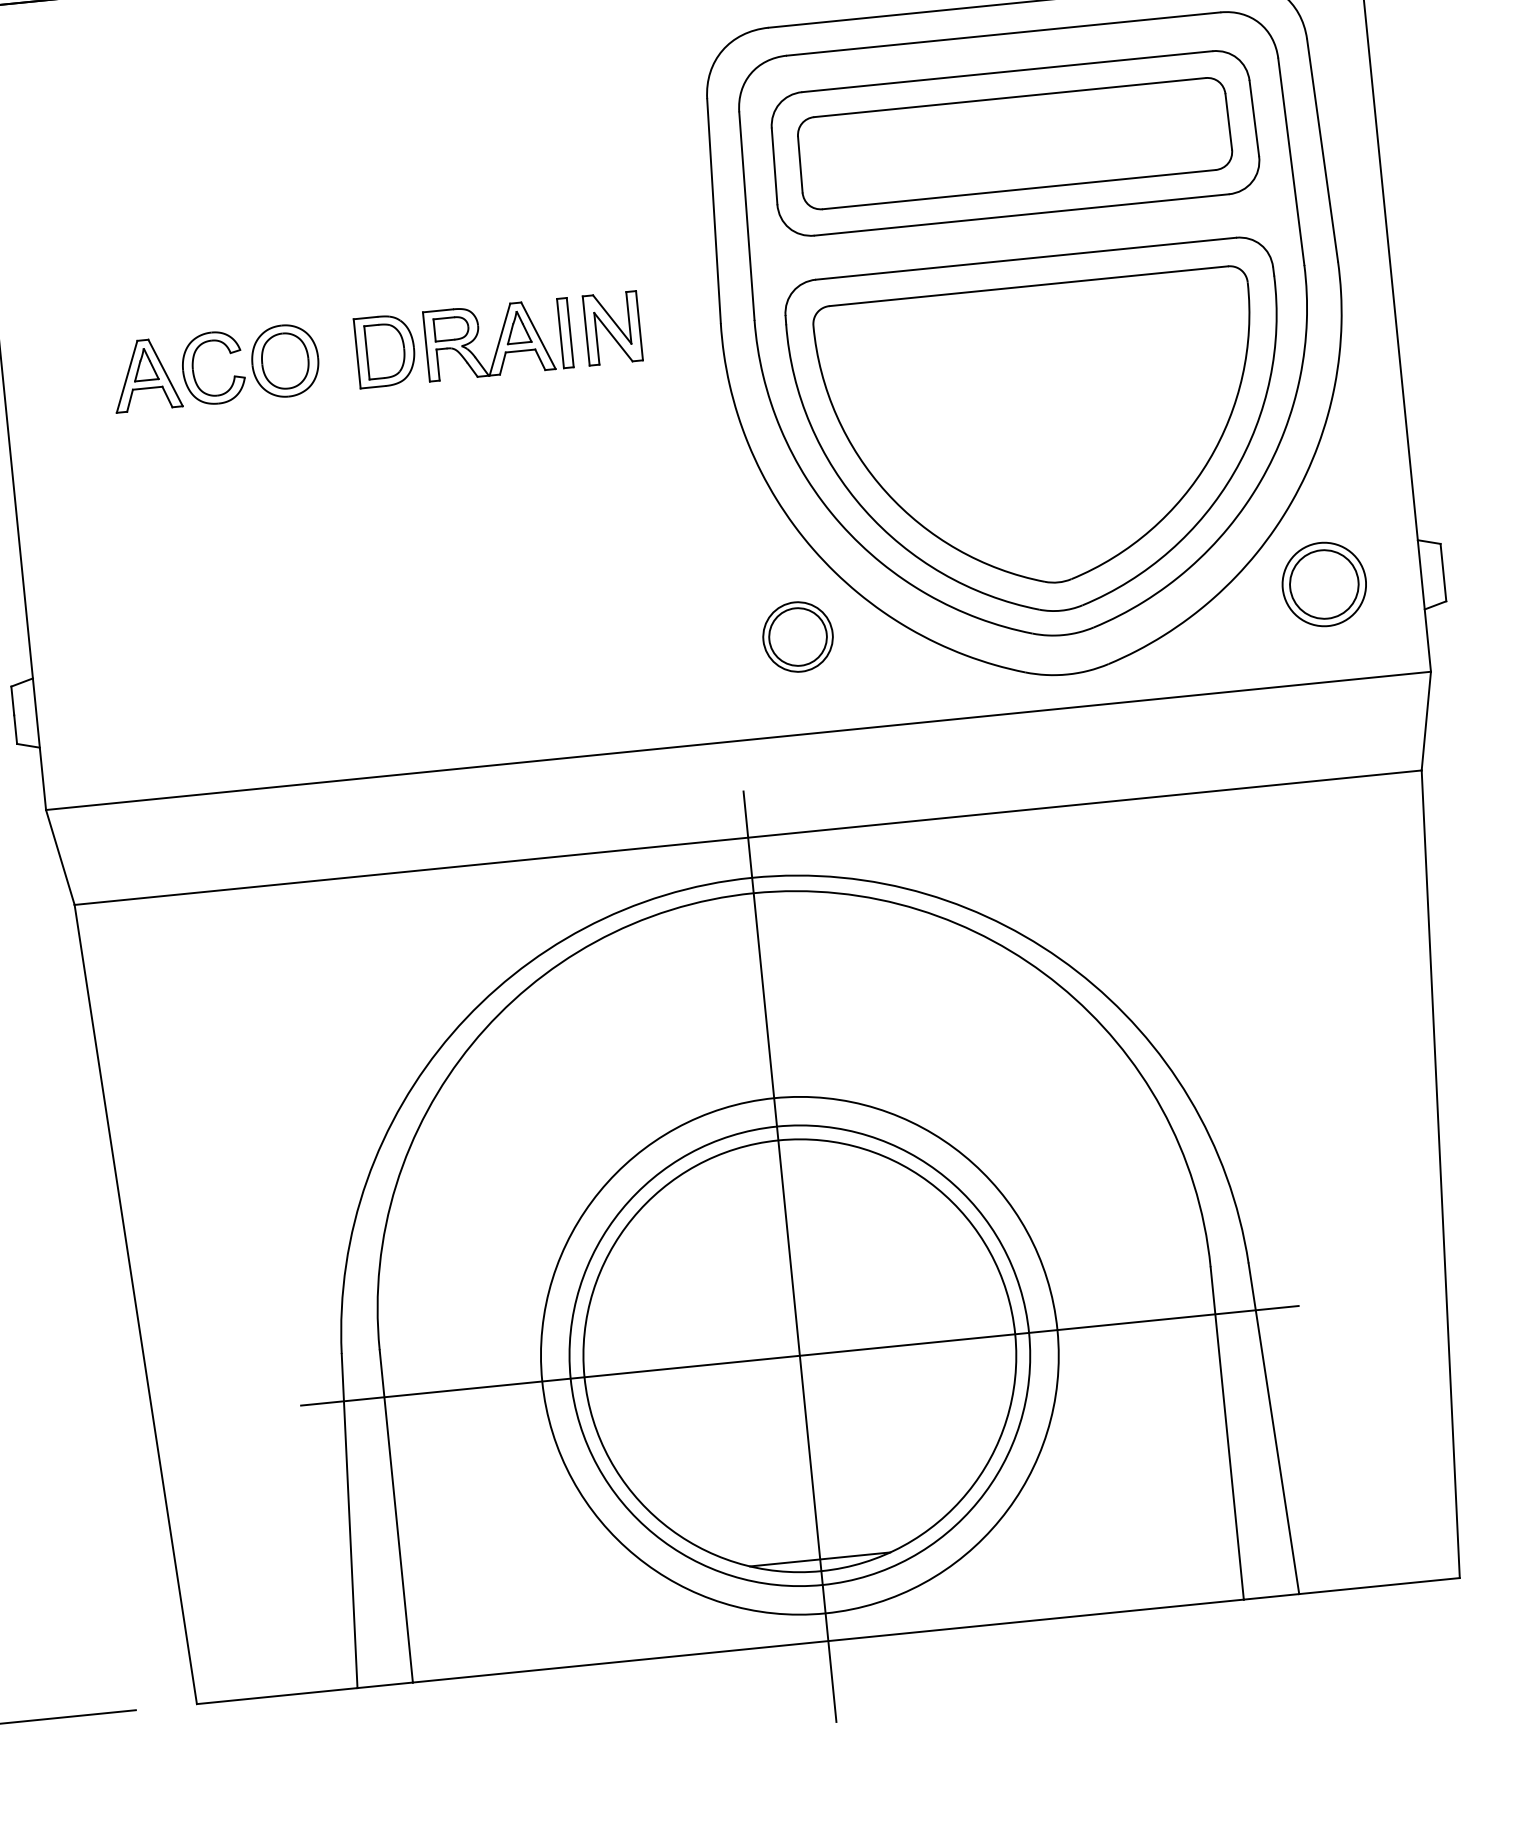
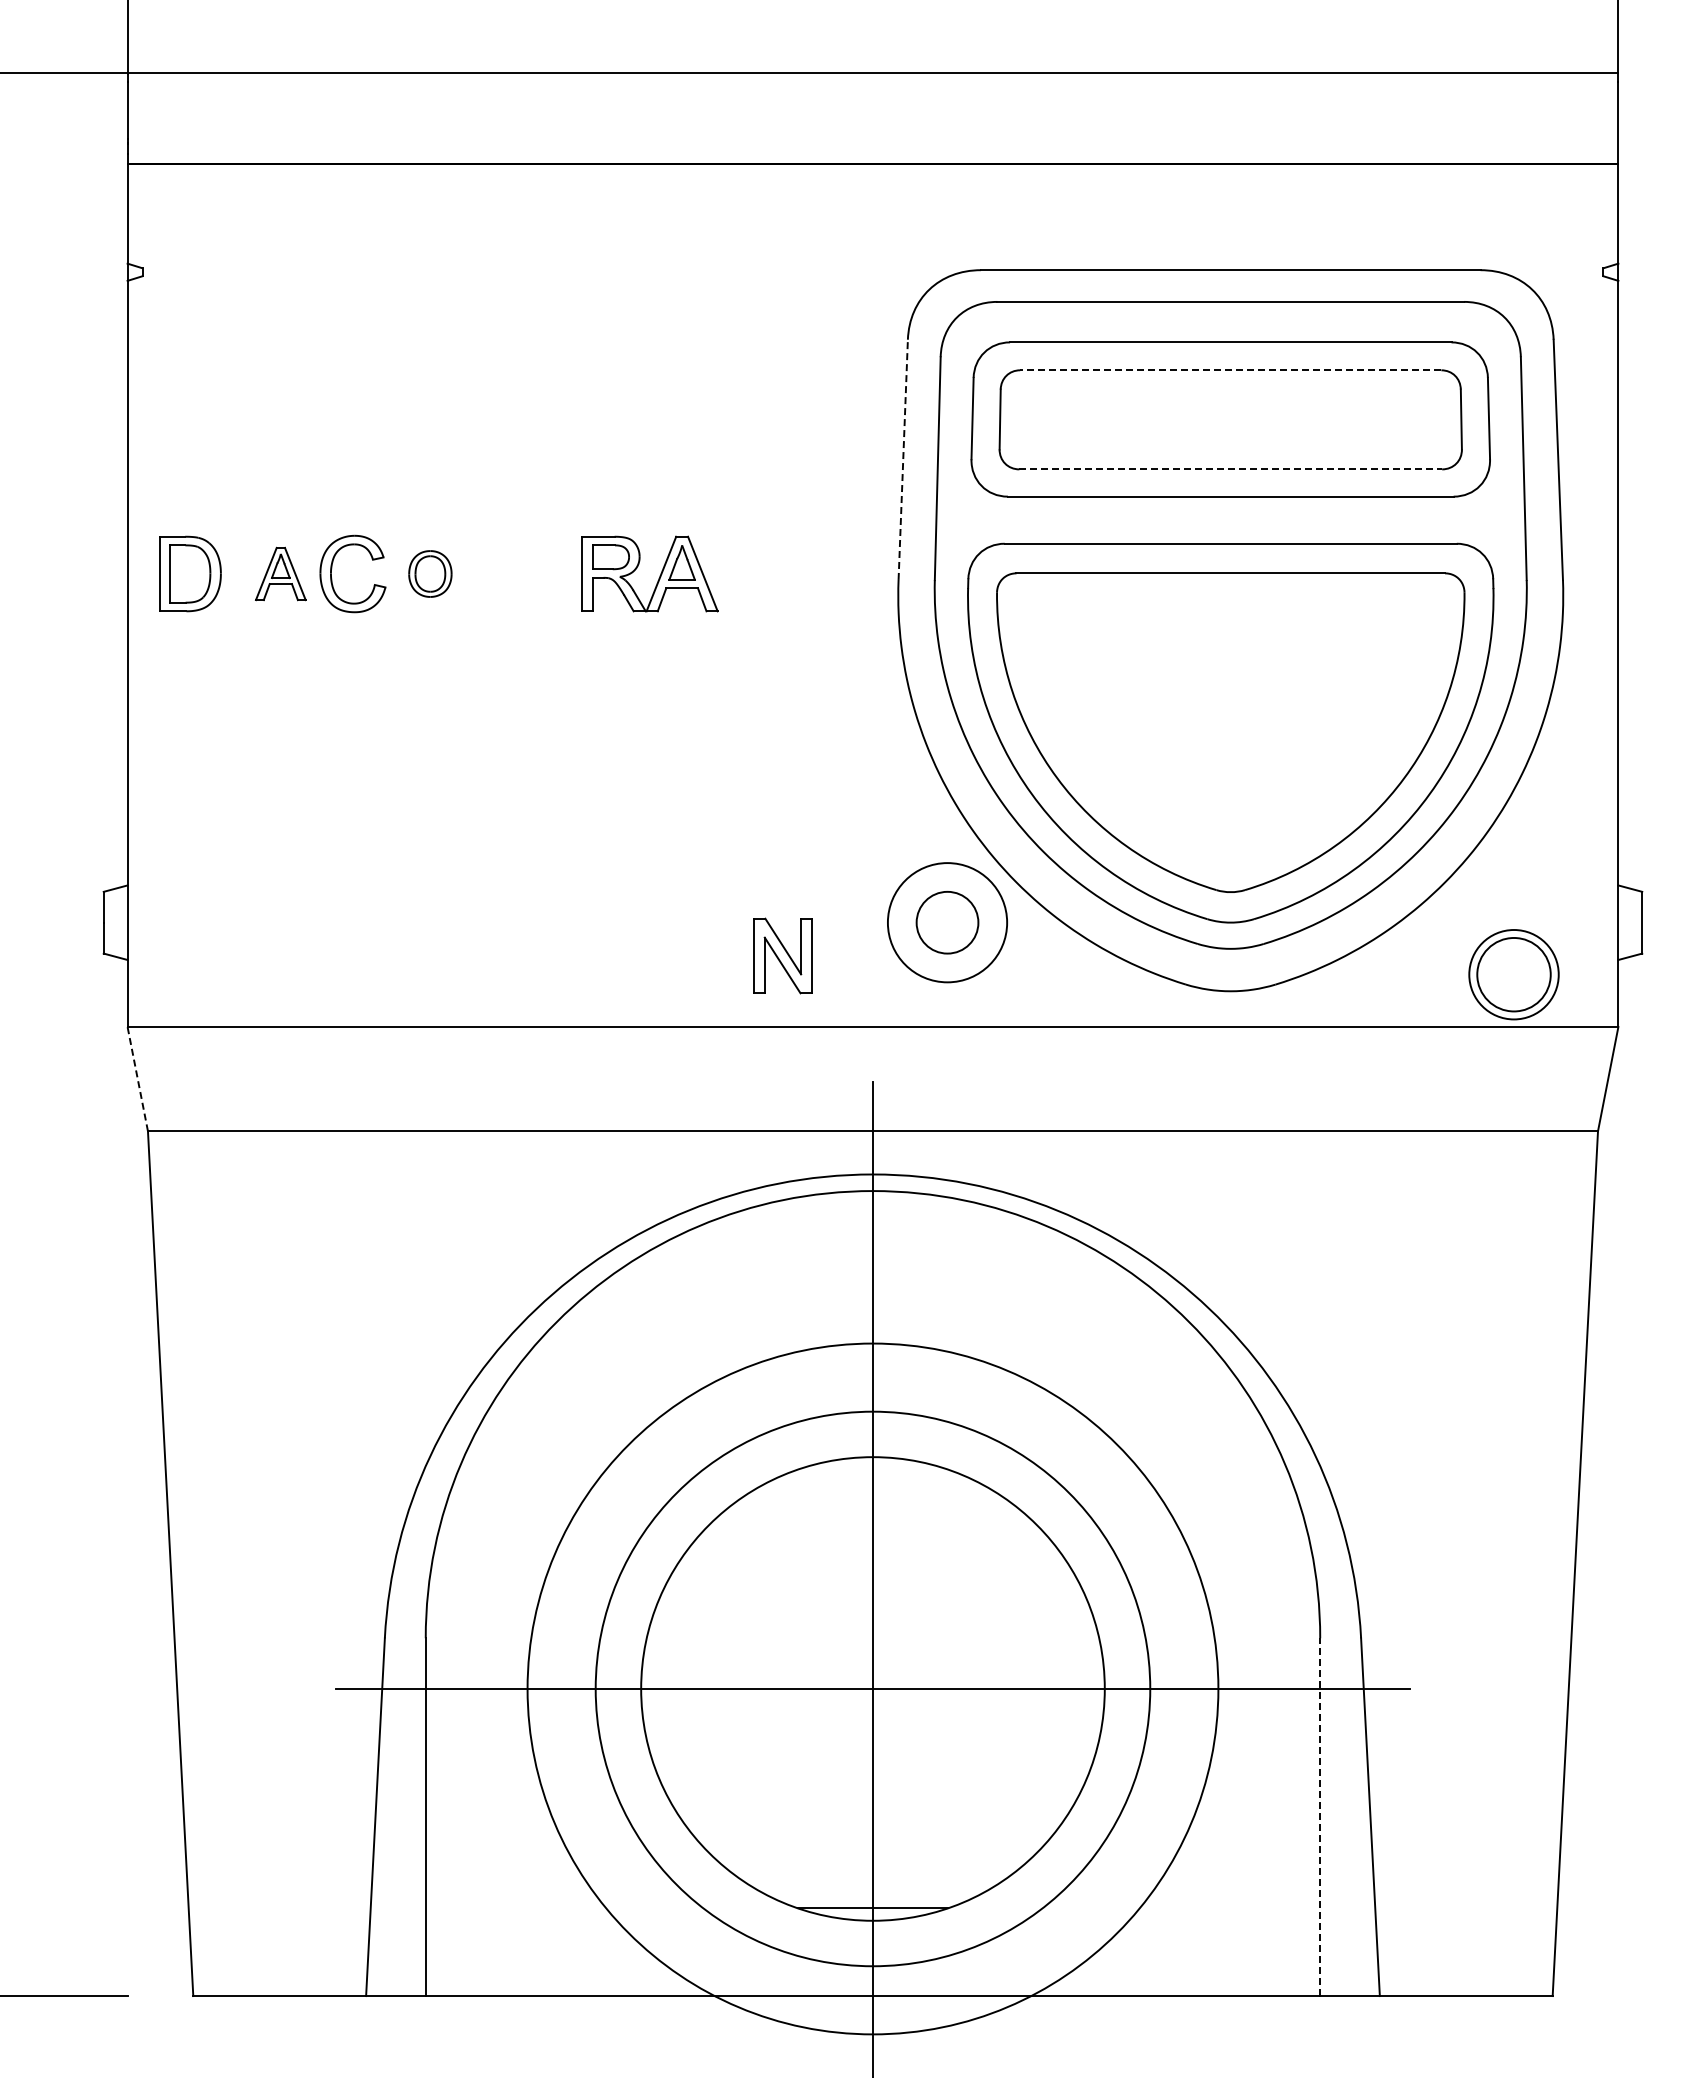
line: (1009, 97) -> (1230, 370), solid -> dashed
line: (1019, 189) -> (1231, 469), solid -> dashed
line: (714, 210) -> (903, 459), solid -> dashed
part: (612, 327) -> (782, 955), moved
part: (565, 332) -> (731, 573), removed
part: (385, 350) -> (190, 573), moved
part: (285, 360) -> (430, 573), size x0.6
part: (146, 374) -> (280, 573), size x0.7
part: (1323, 584) -> (1513, 974), moved
circle: (798, 636) -> (947, 922), size x1.6
line: (60, 856) -> (137, 1078), solid -> dashed
circle: (799, 1355) -> (872, 1688), size x1.4
line: (1227, 1433) -> (1320, 1817), solid -> dashed

